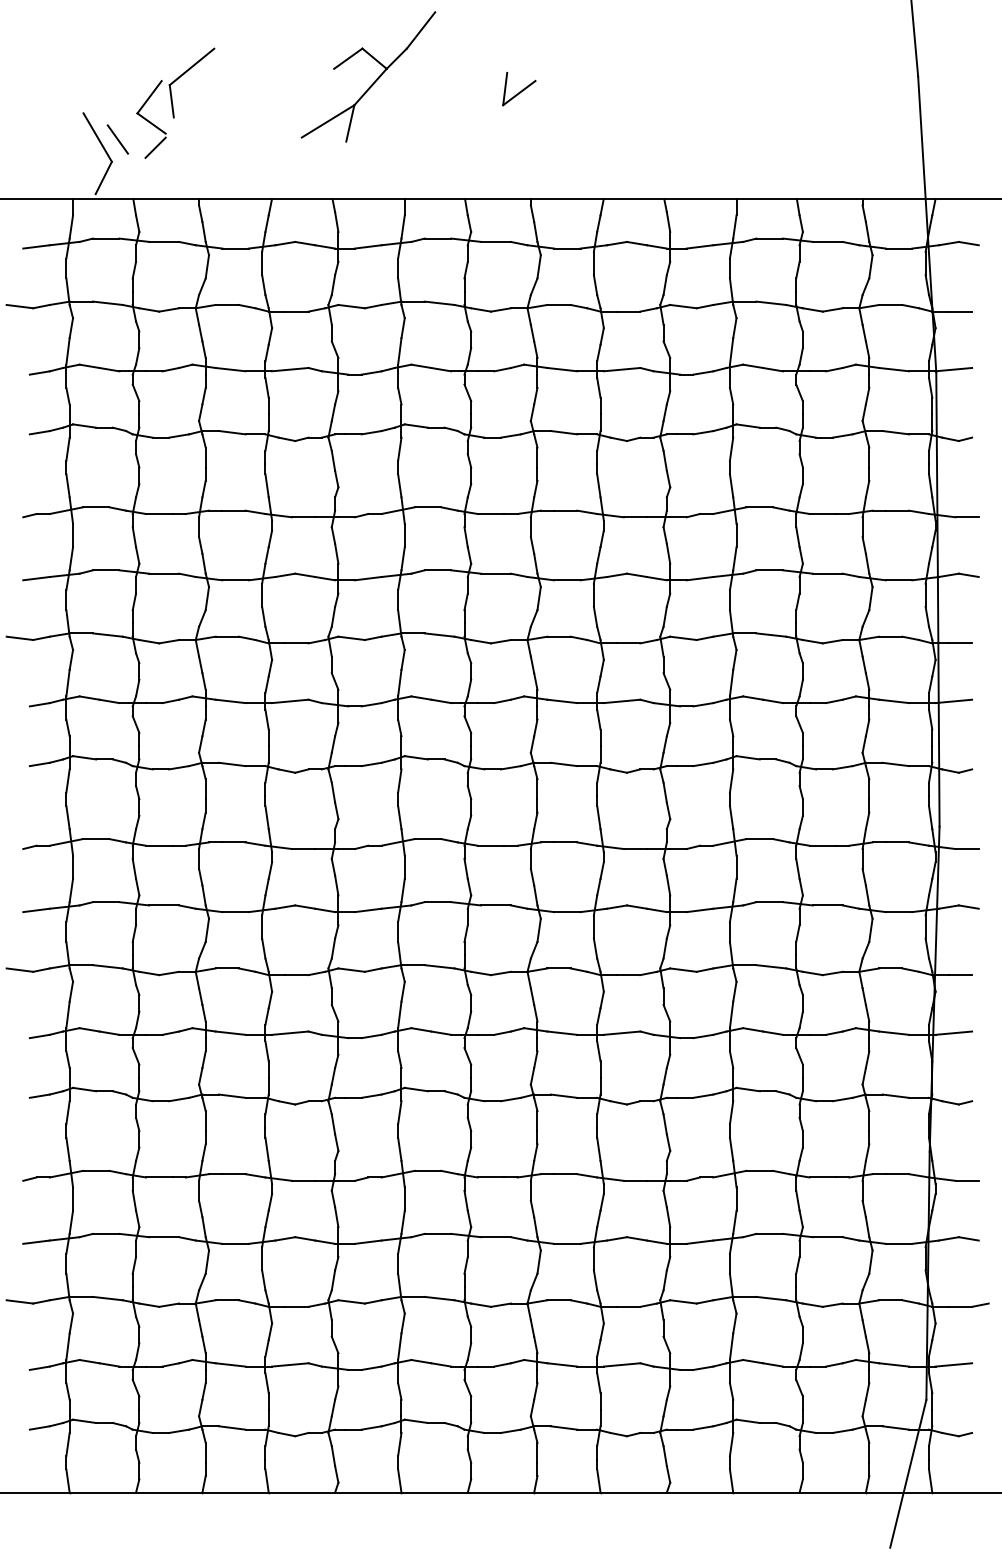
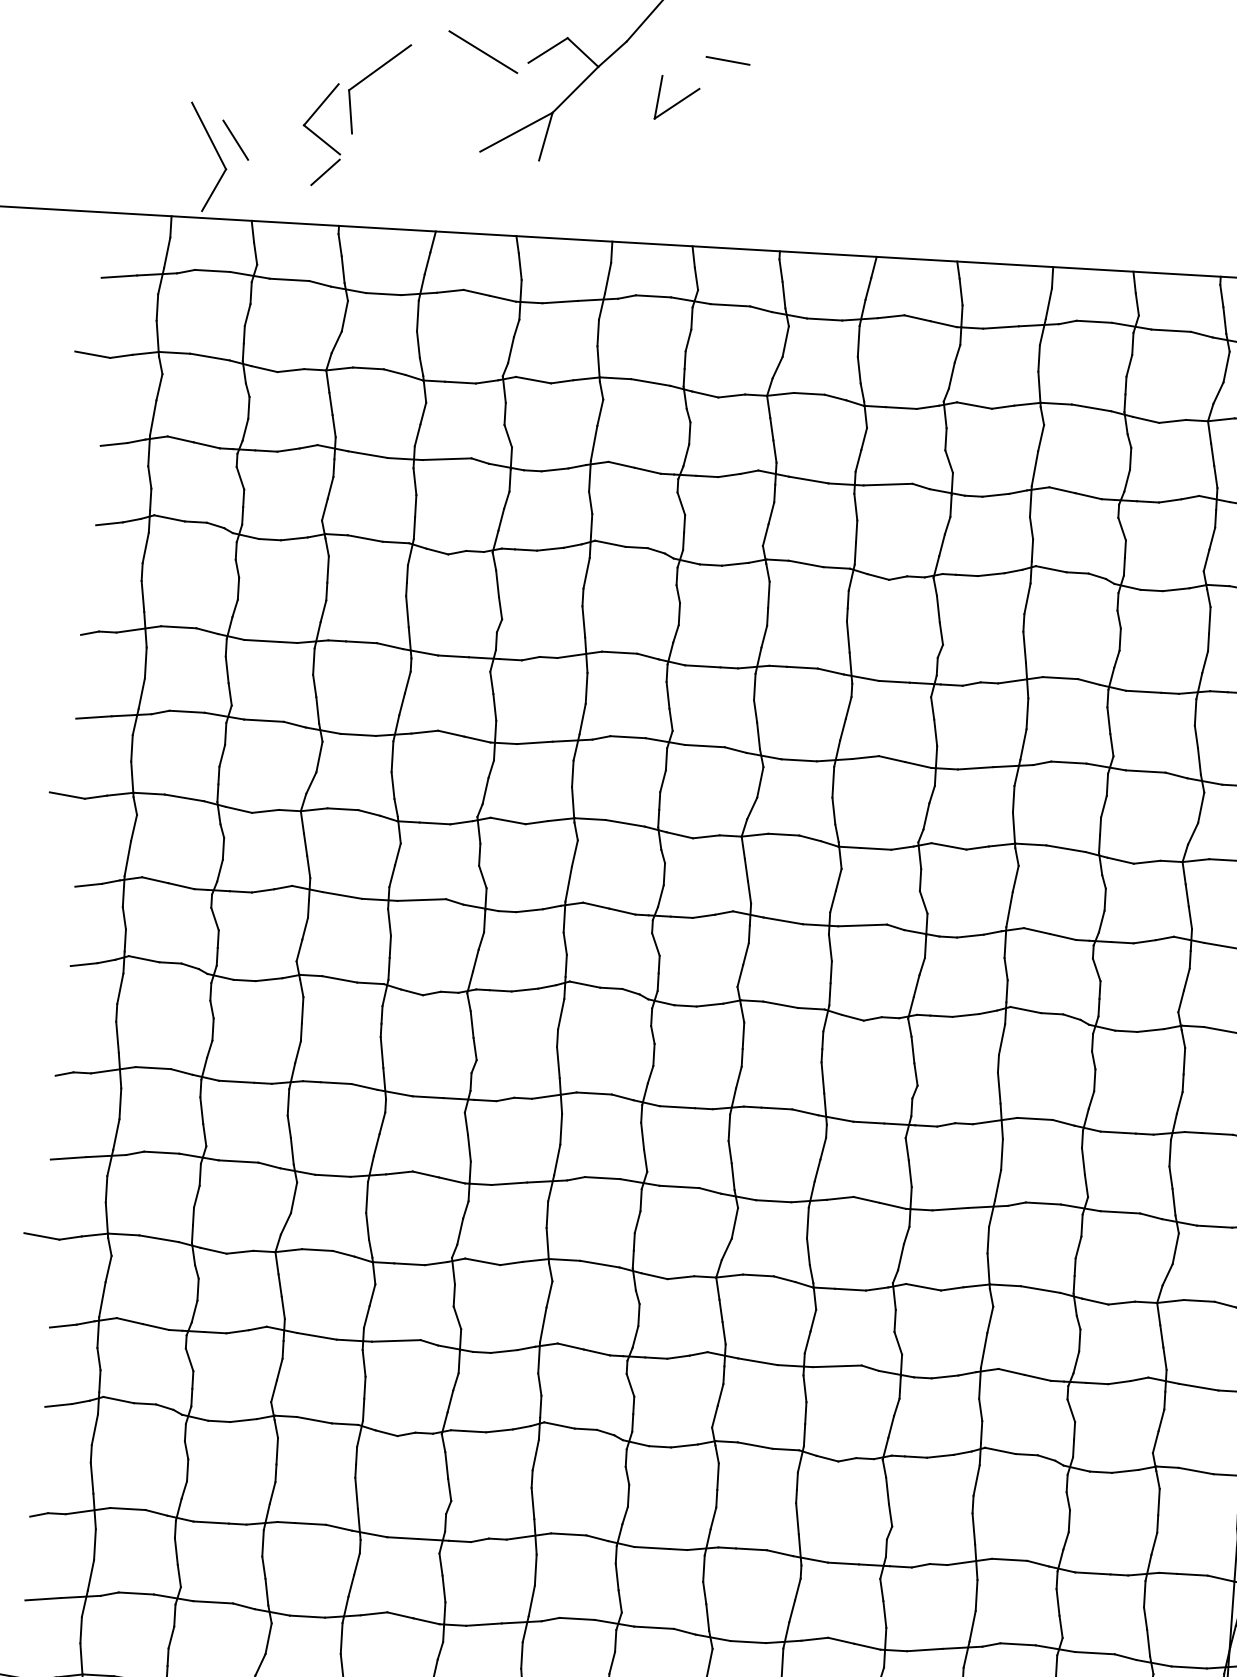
line: (483, 58) -> (727, 60), added
line: (299, 62) -> (482, 51), added
part: (519, 89) -> (677, 98), moved
part: (175, 102) -> (355, 113), moved

